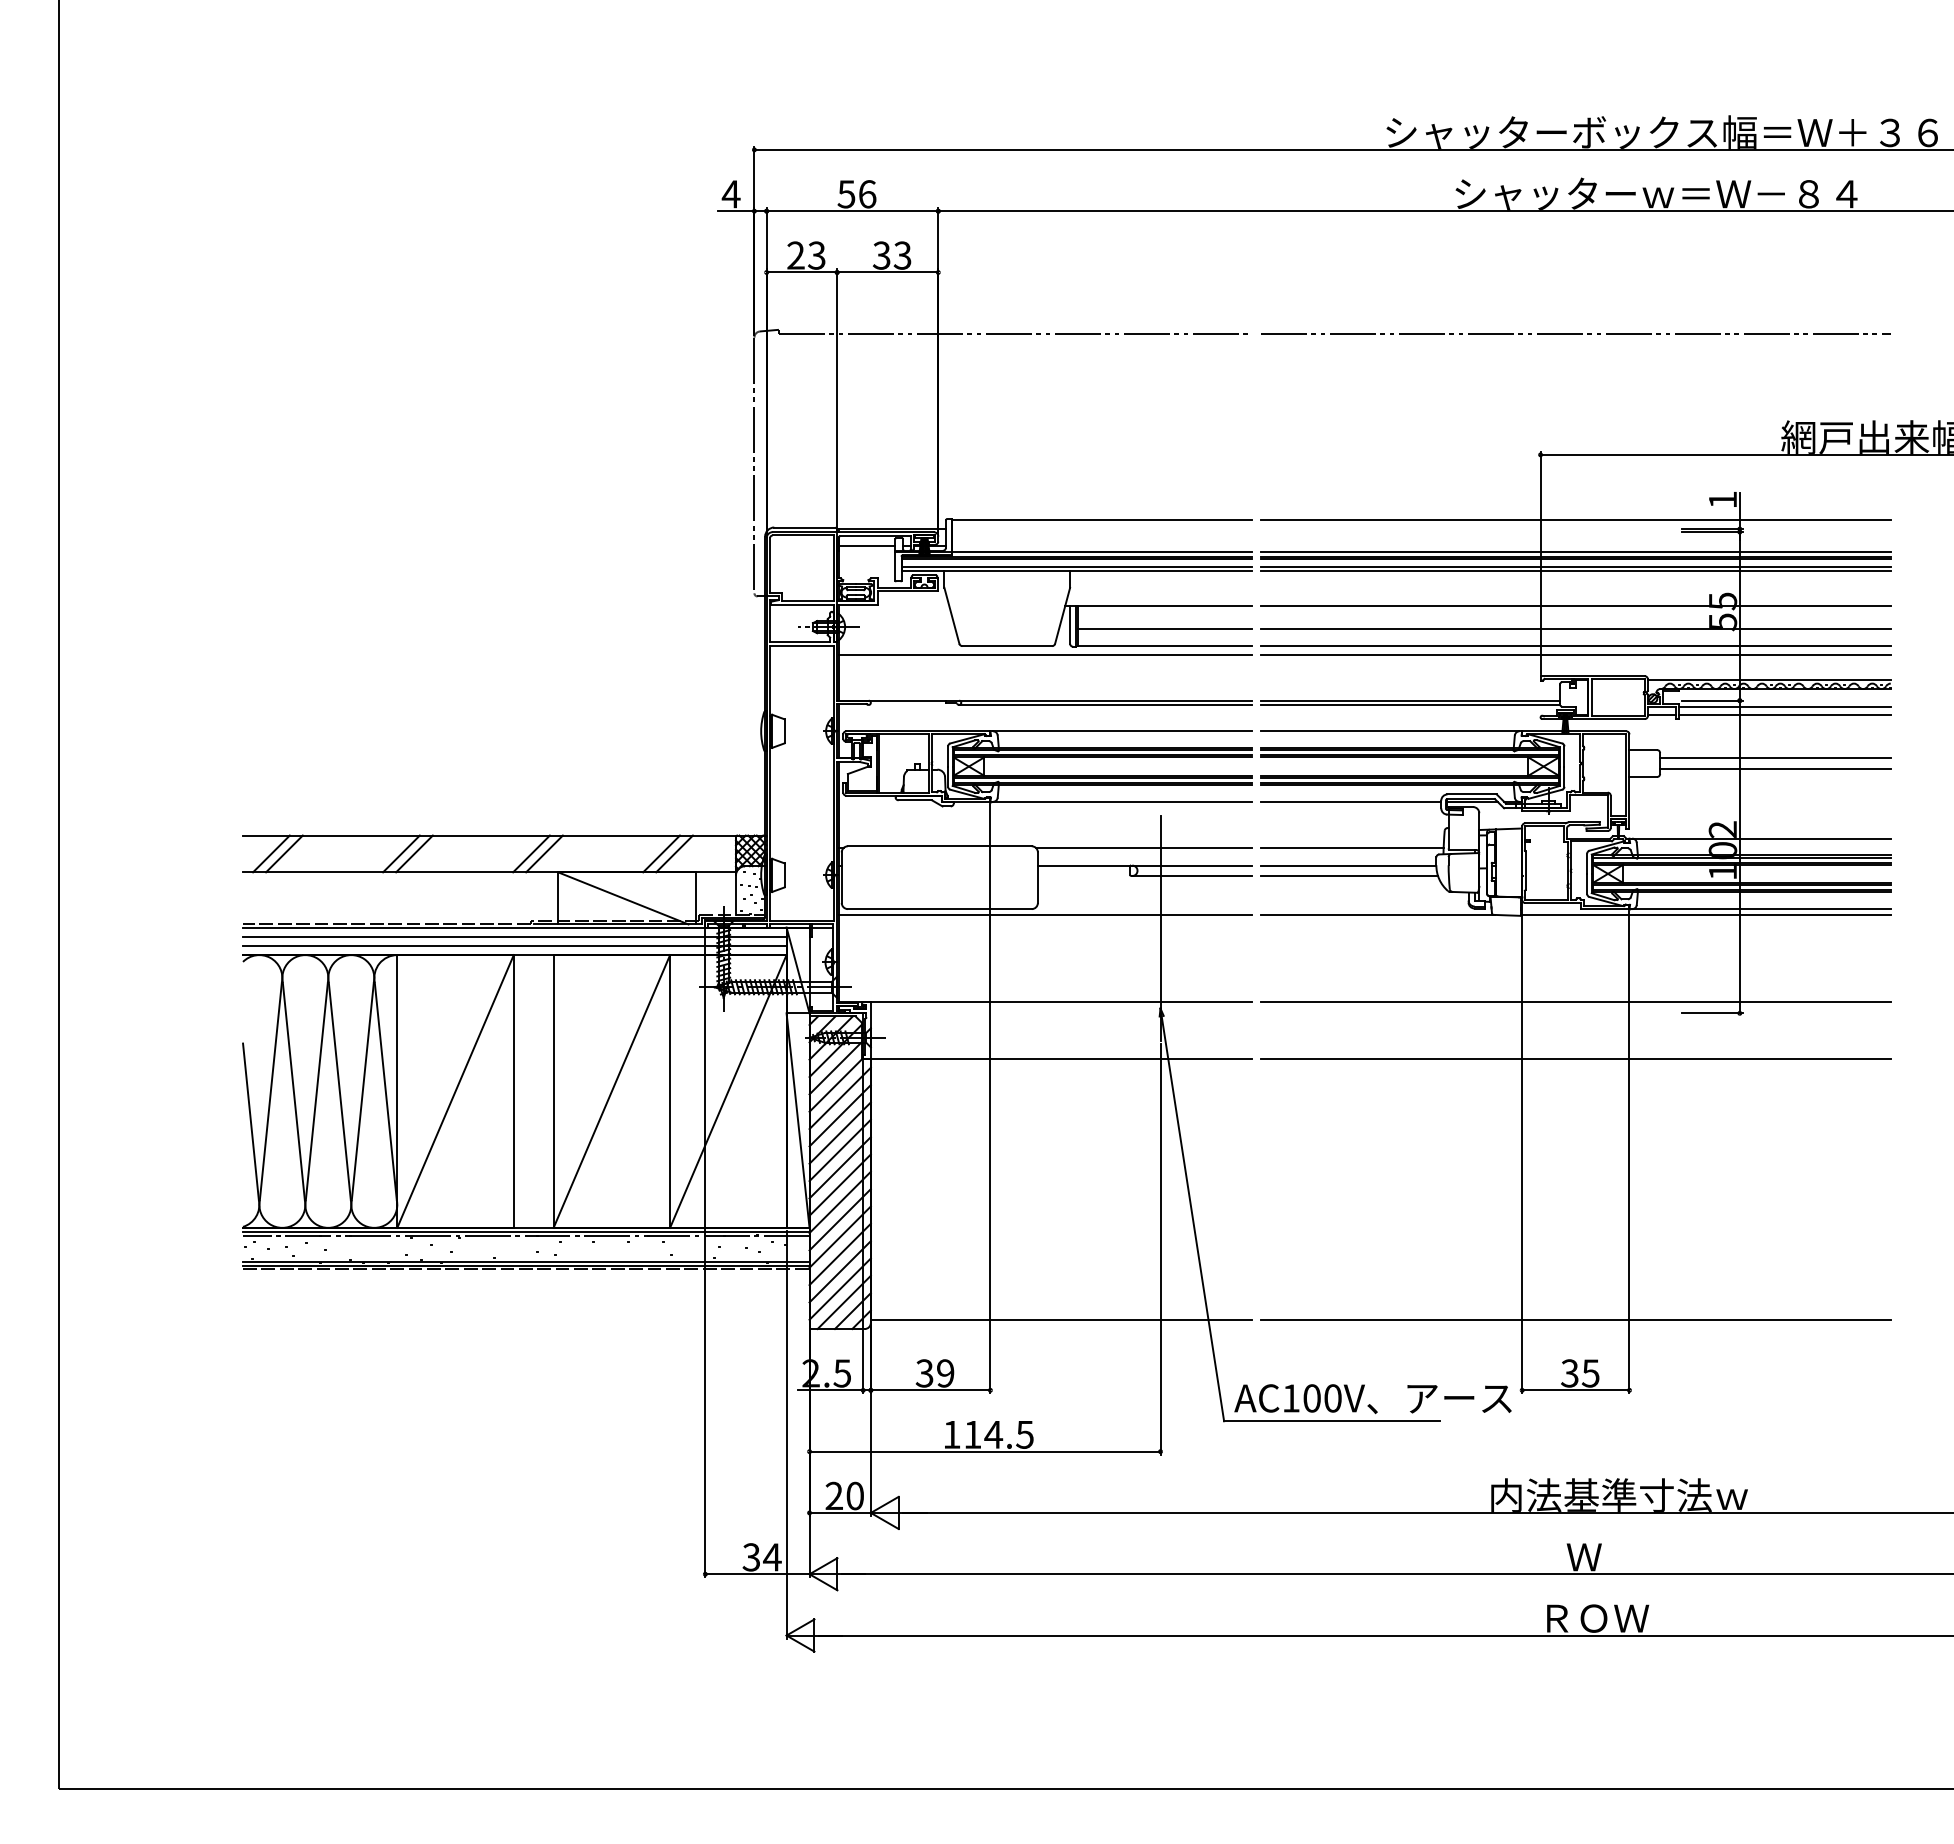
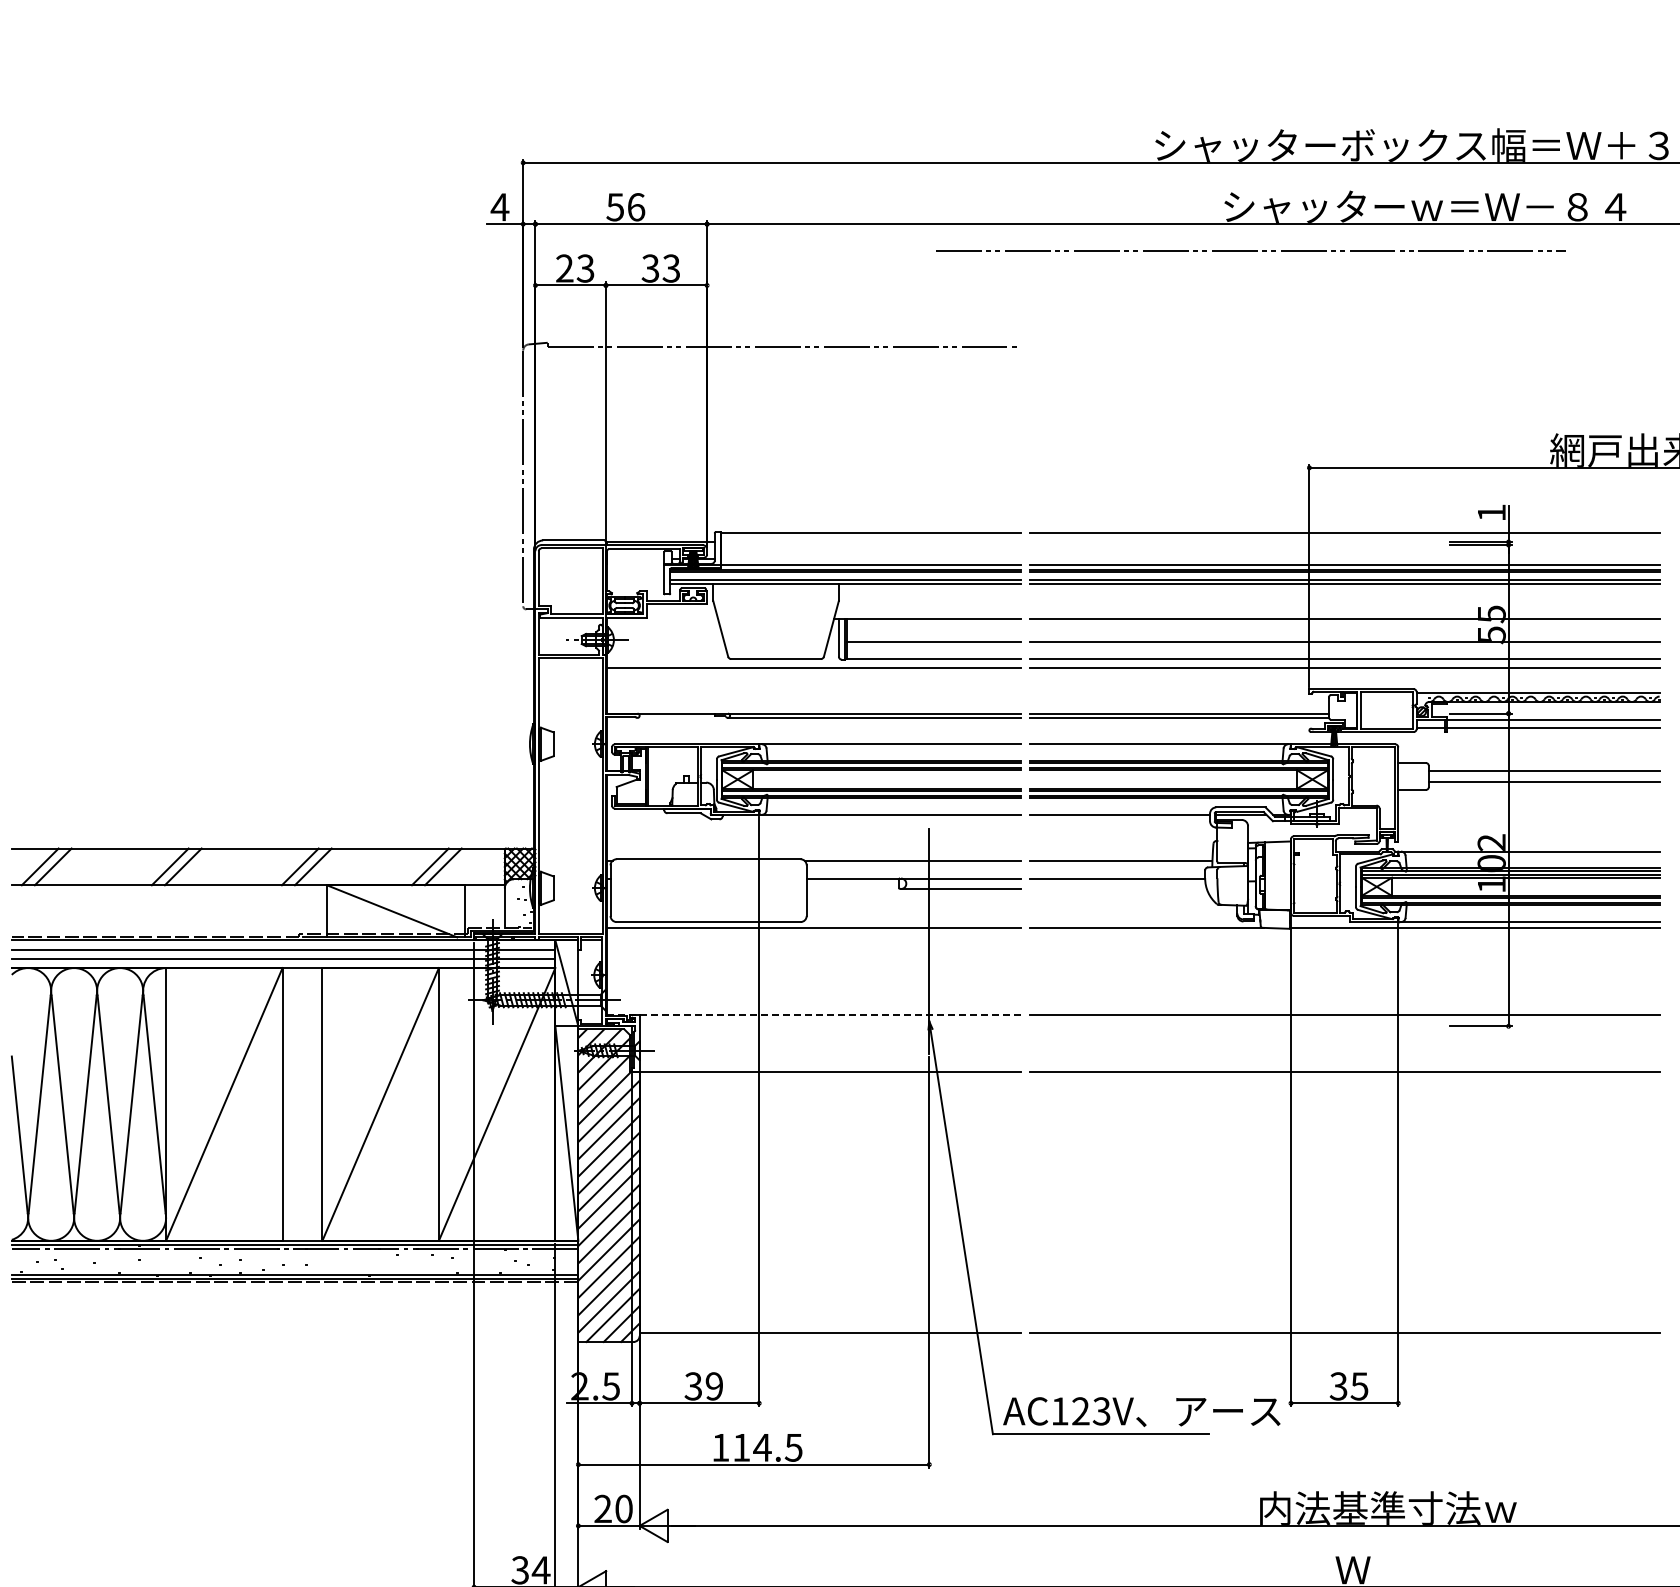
line: (1575, 333) -> (1250, 250), moved
line: (866, 545) -> (635, 558), removed
line: (1349, 876) -> (1118, 889), removed
line: (1045, 1001) -> (814, 1014), solid -> dashed
text: (1322, 1398) -> (1091, 1411), AC100V -> AC123V

